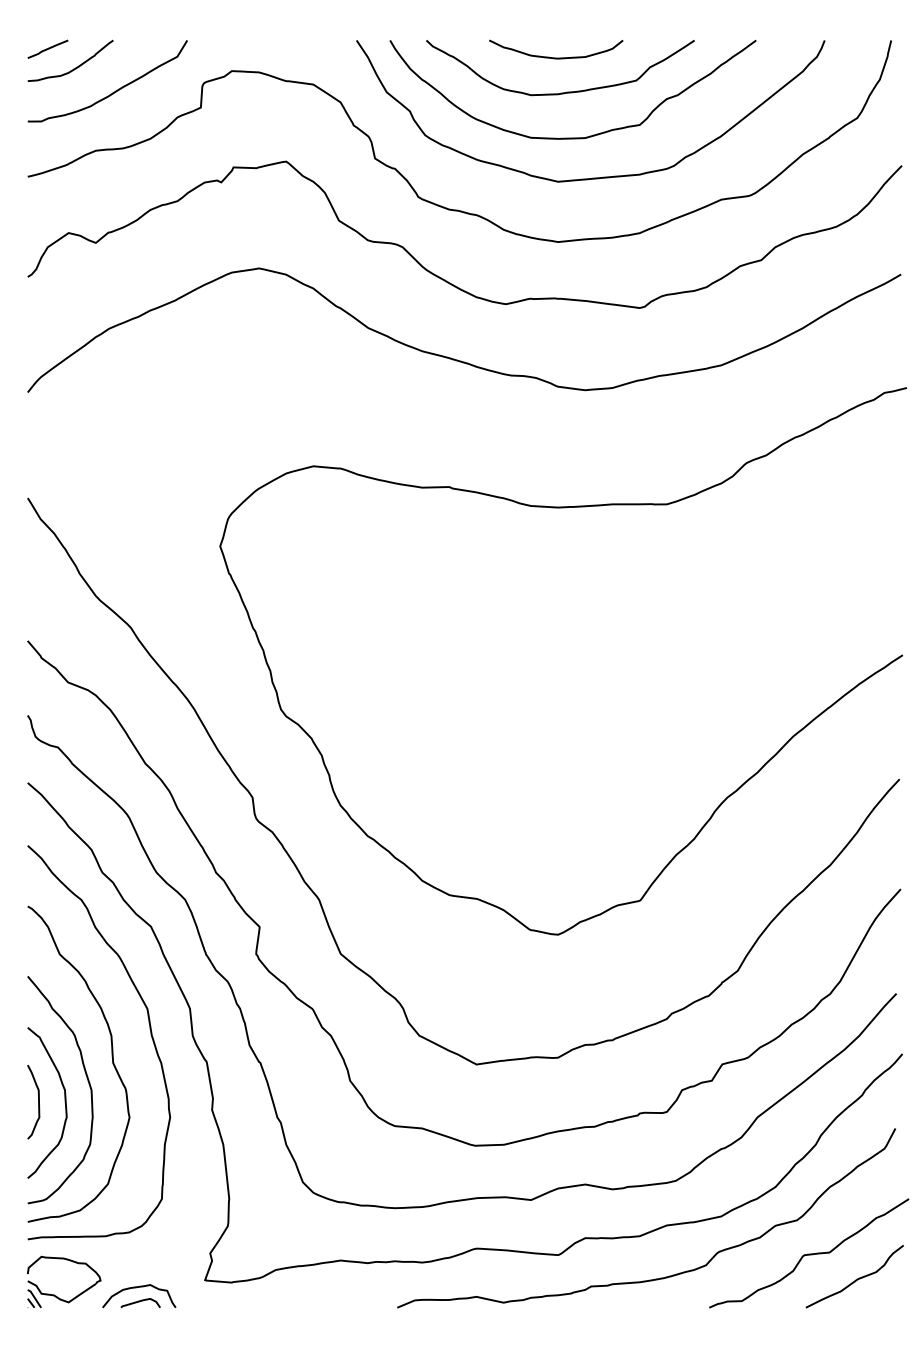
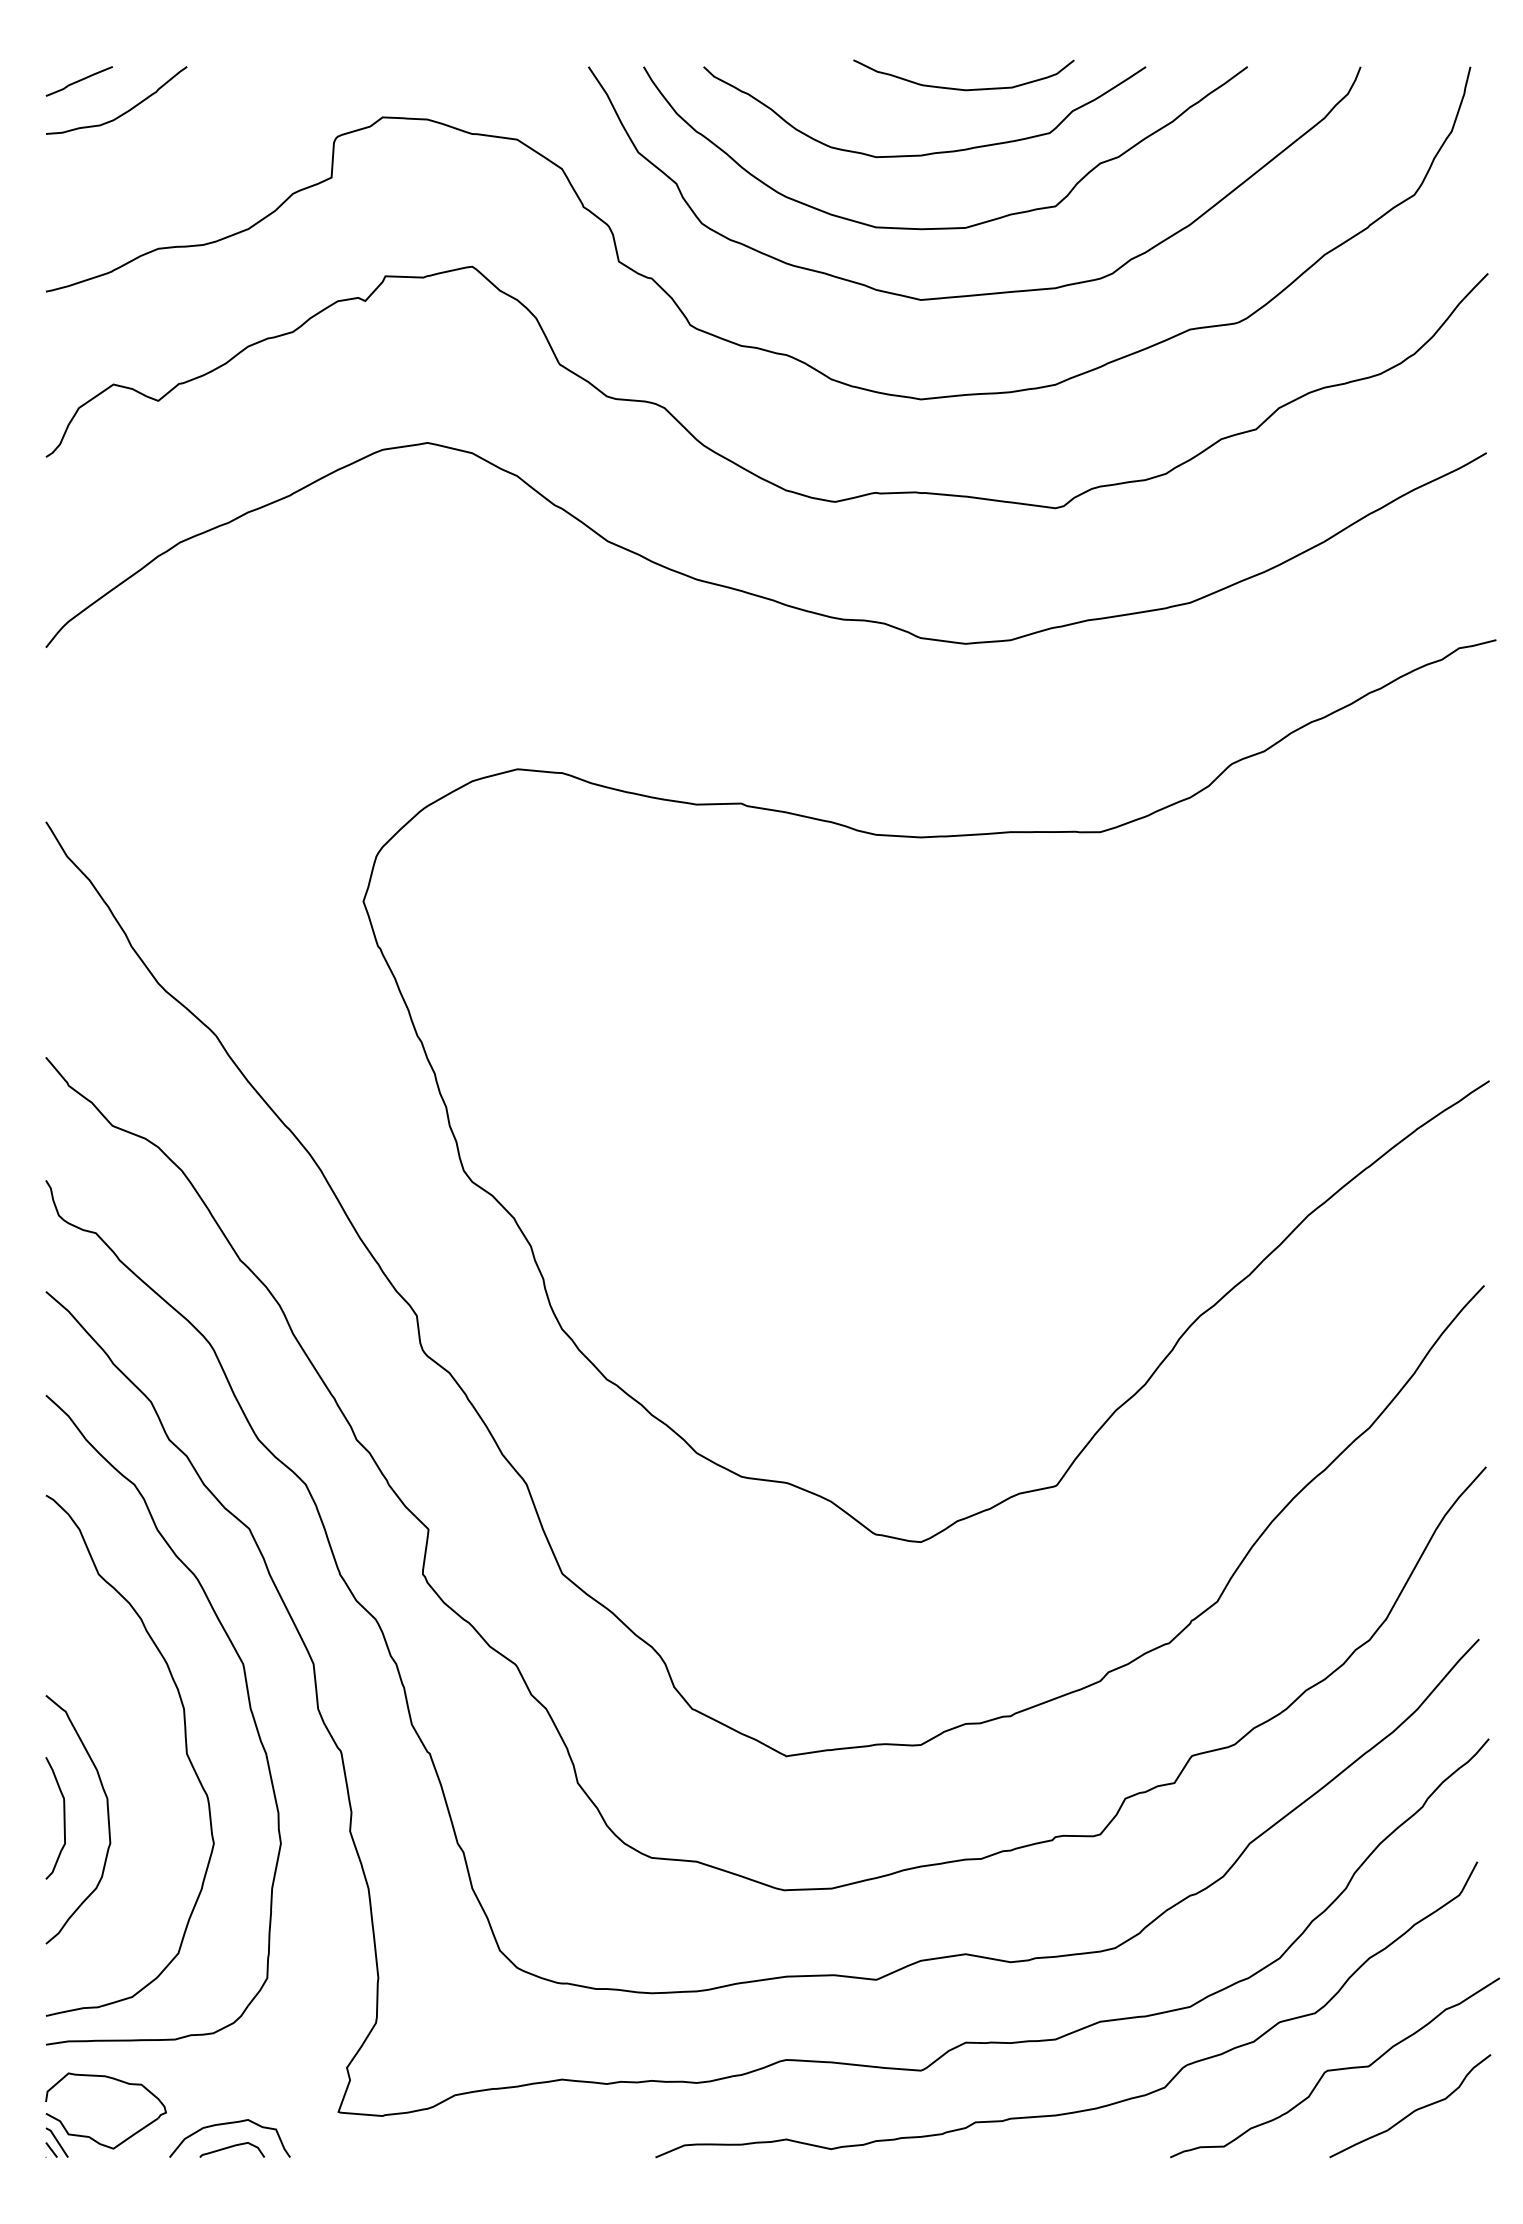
curve: (556, 57) -> (964, 88), moved
curve: (115, 90) -> (190, 149), removed
curve: (87, 1081) -> (144, 1784), removed

